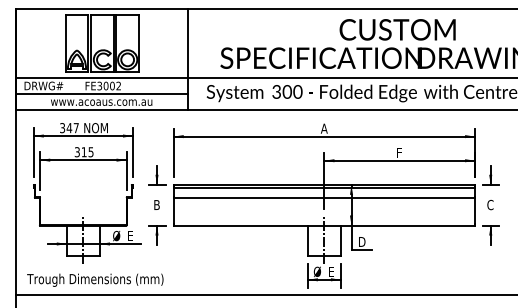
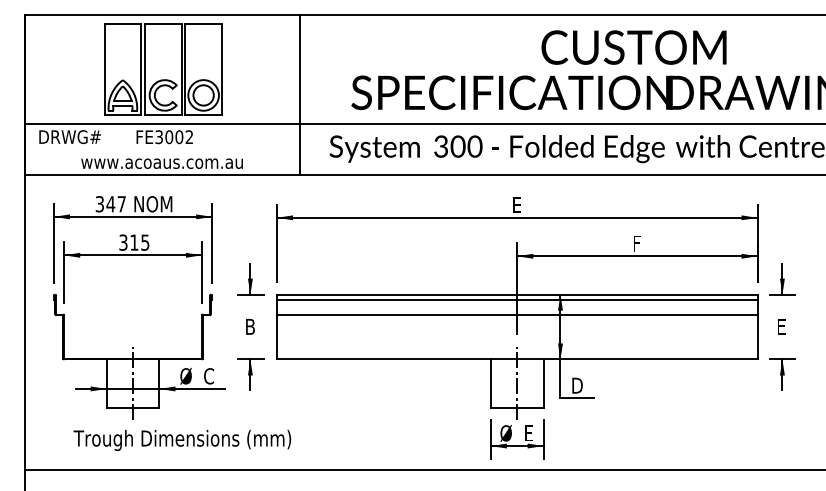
line: (101, 93) -> (161, 149), removed
text: (323, 128) -> (515, 204), A -> E
text: (490, 204) -> (782, 326), C -> E
text: (131, 235) -> (209, 375), E -> C
text: (95, 279) -> (182, 439), moved

